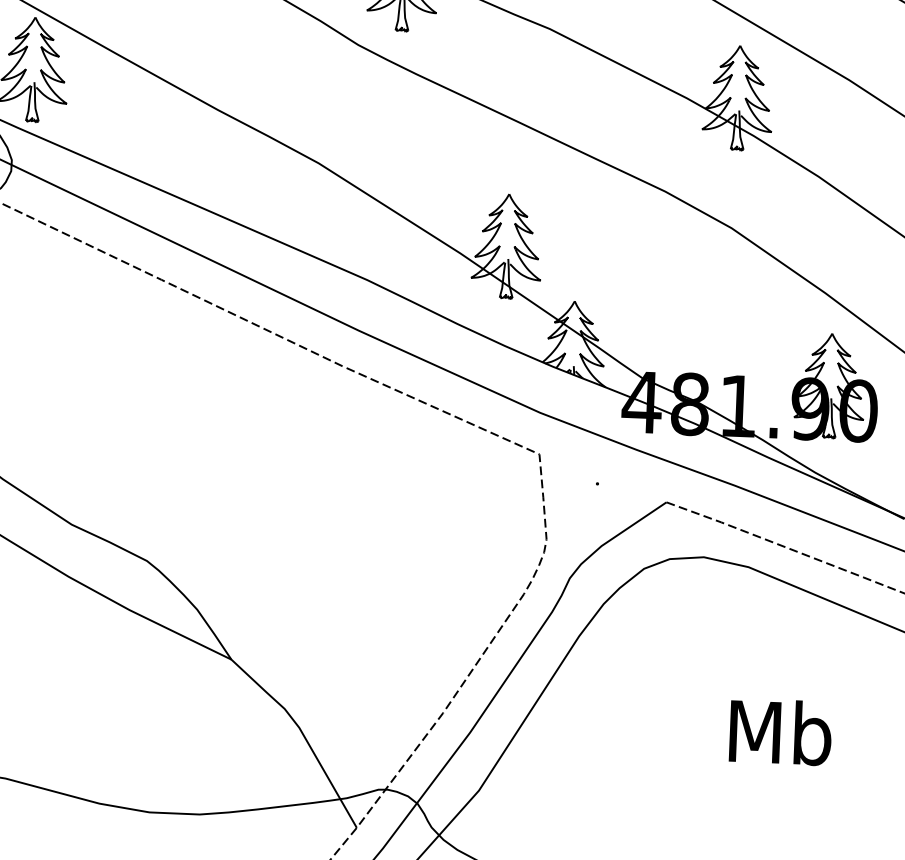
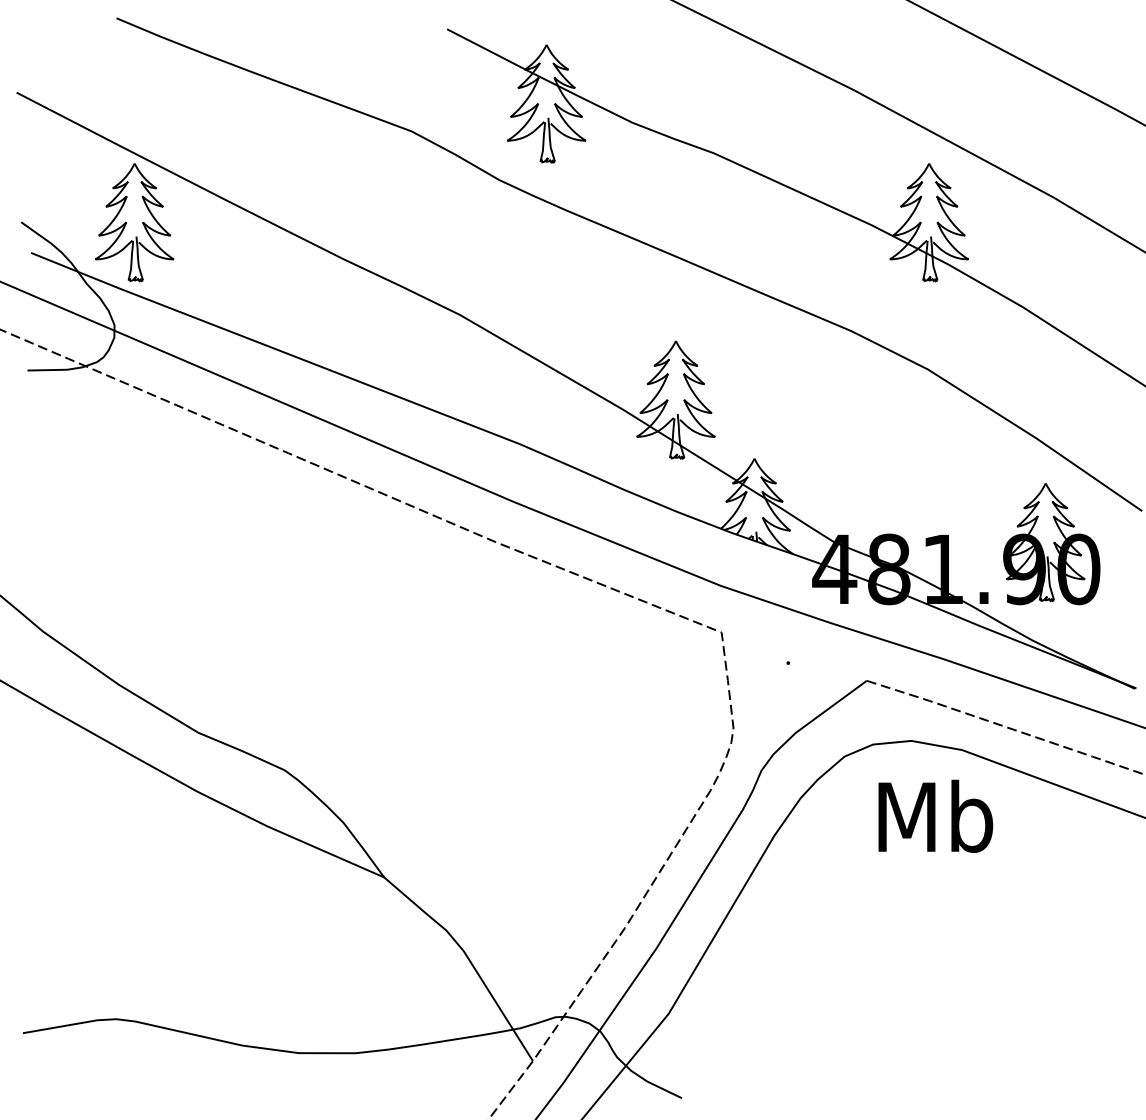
text: (780, 731) -> (935, 815), moved

